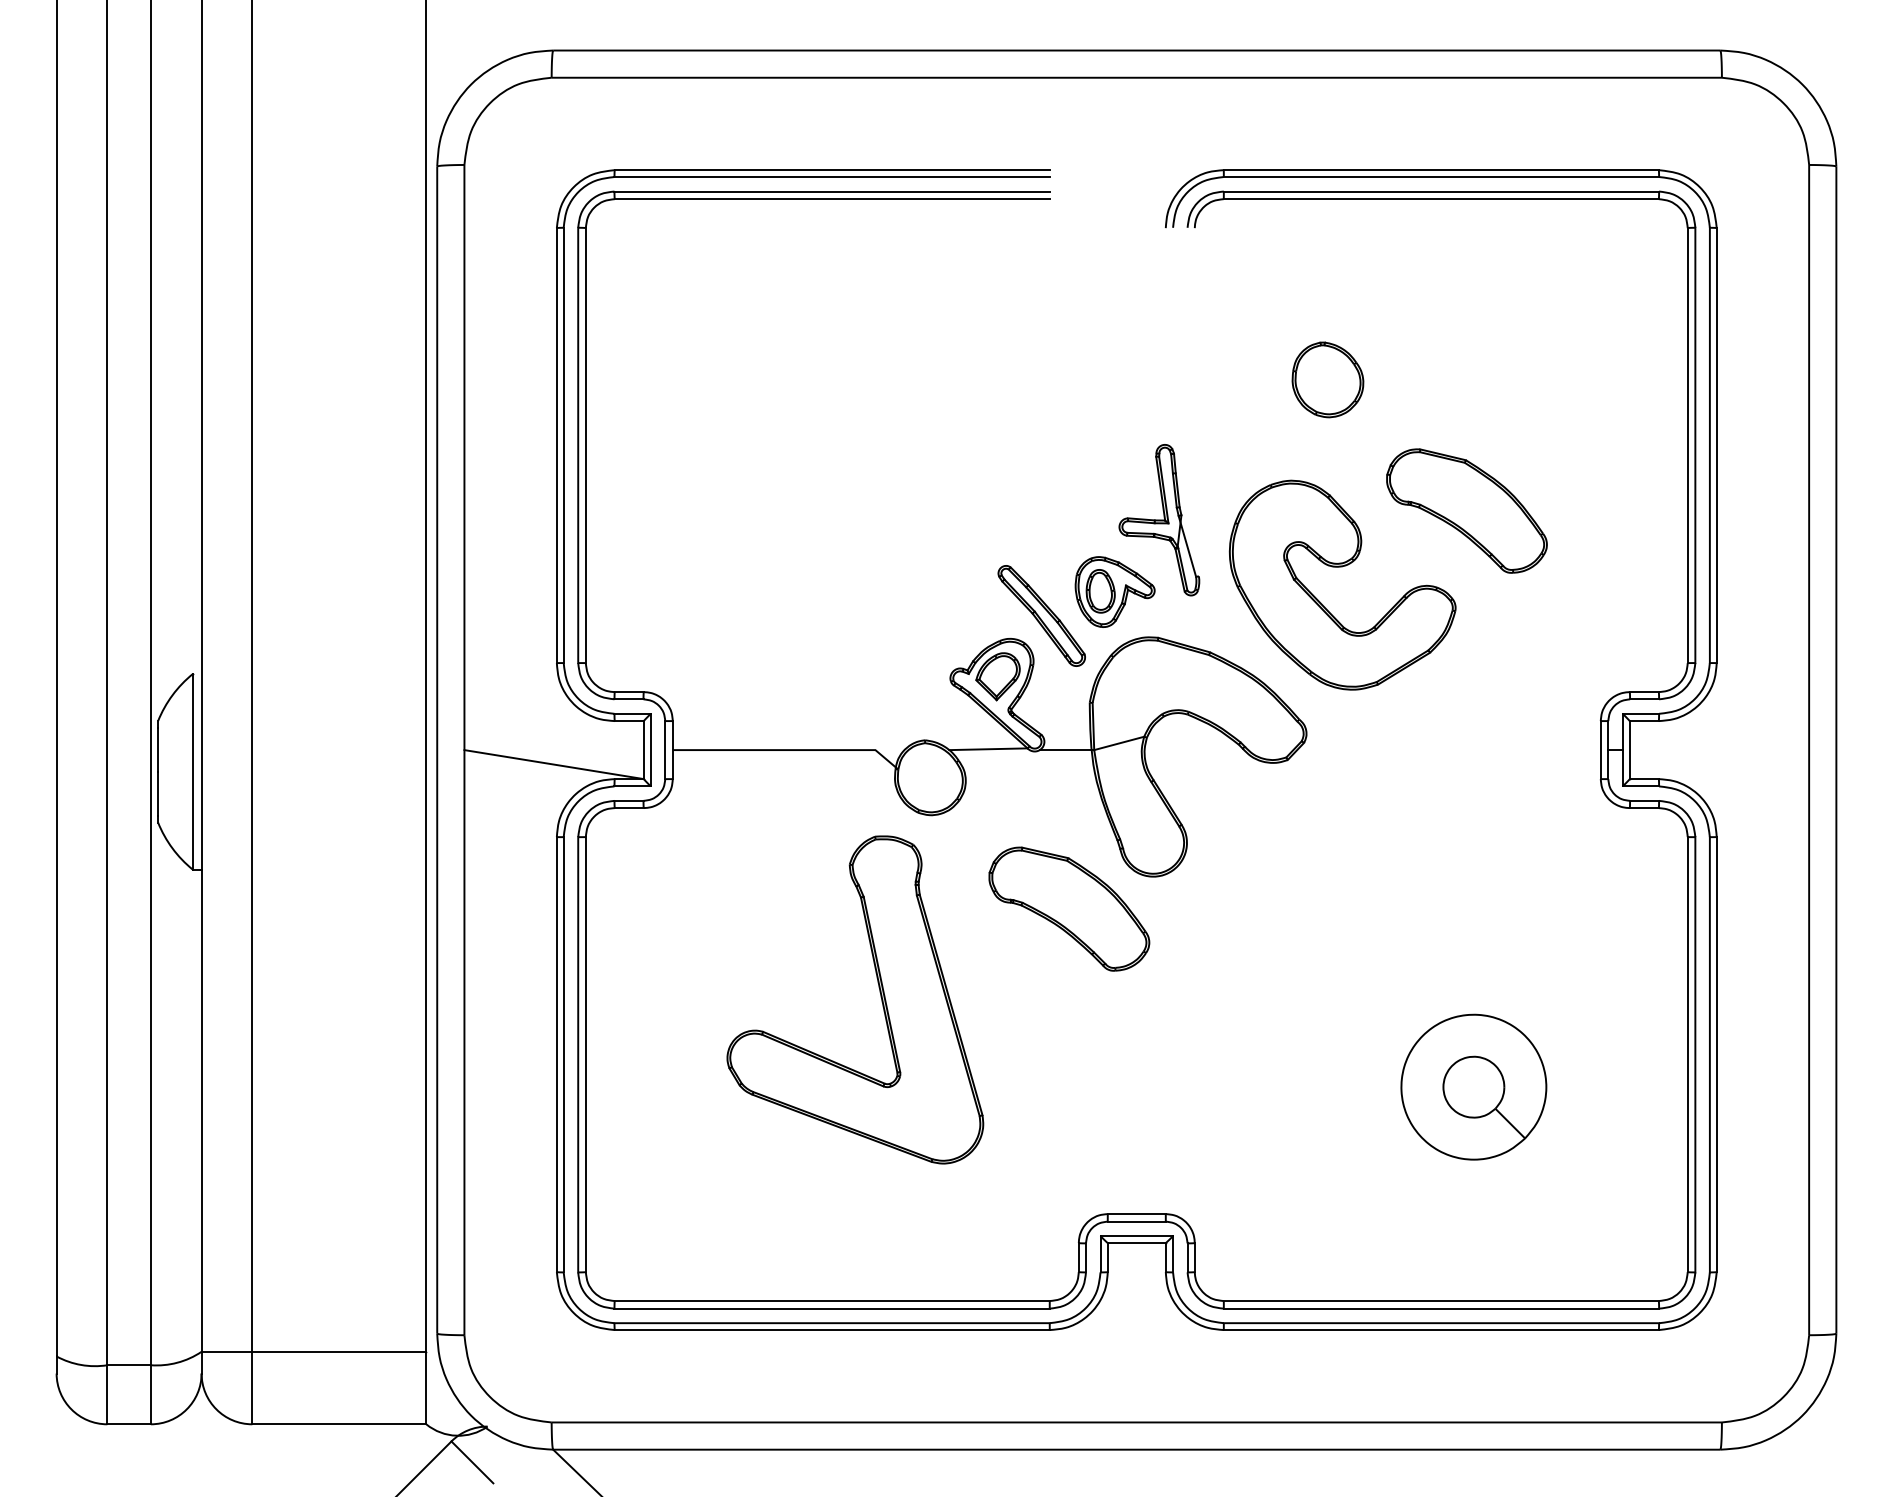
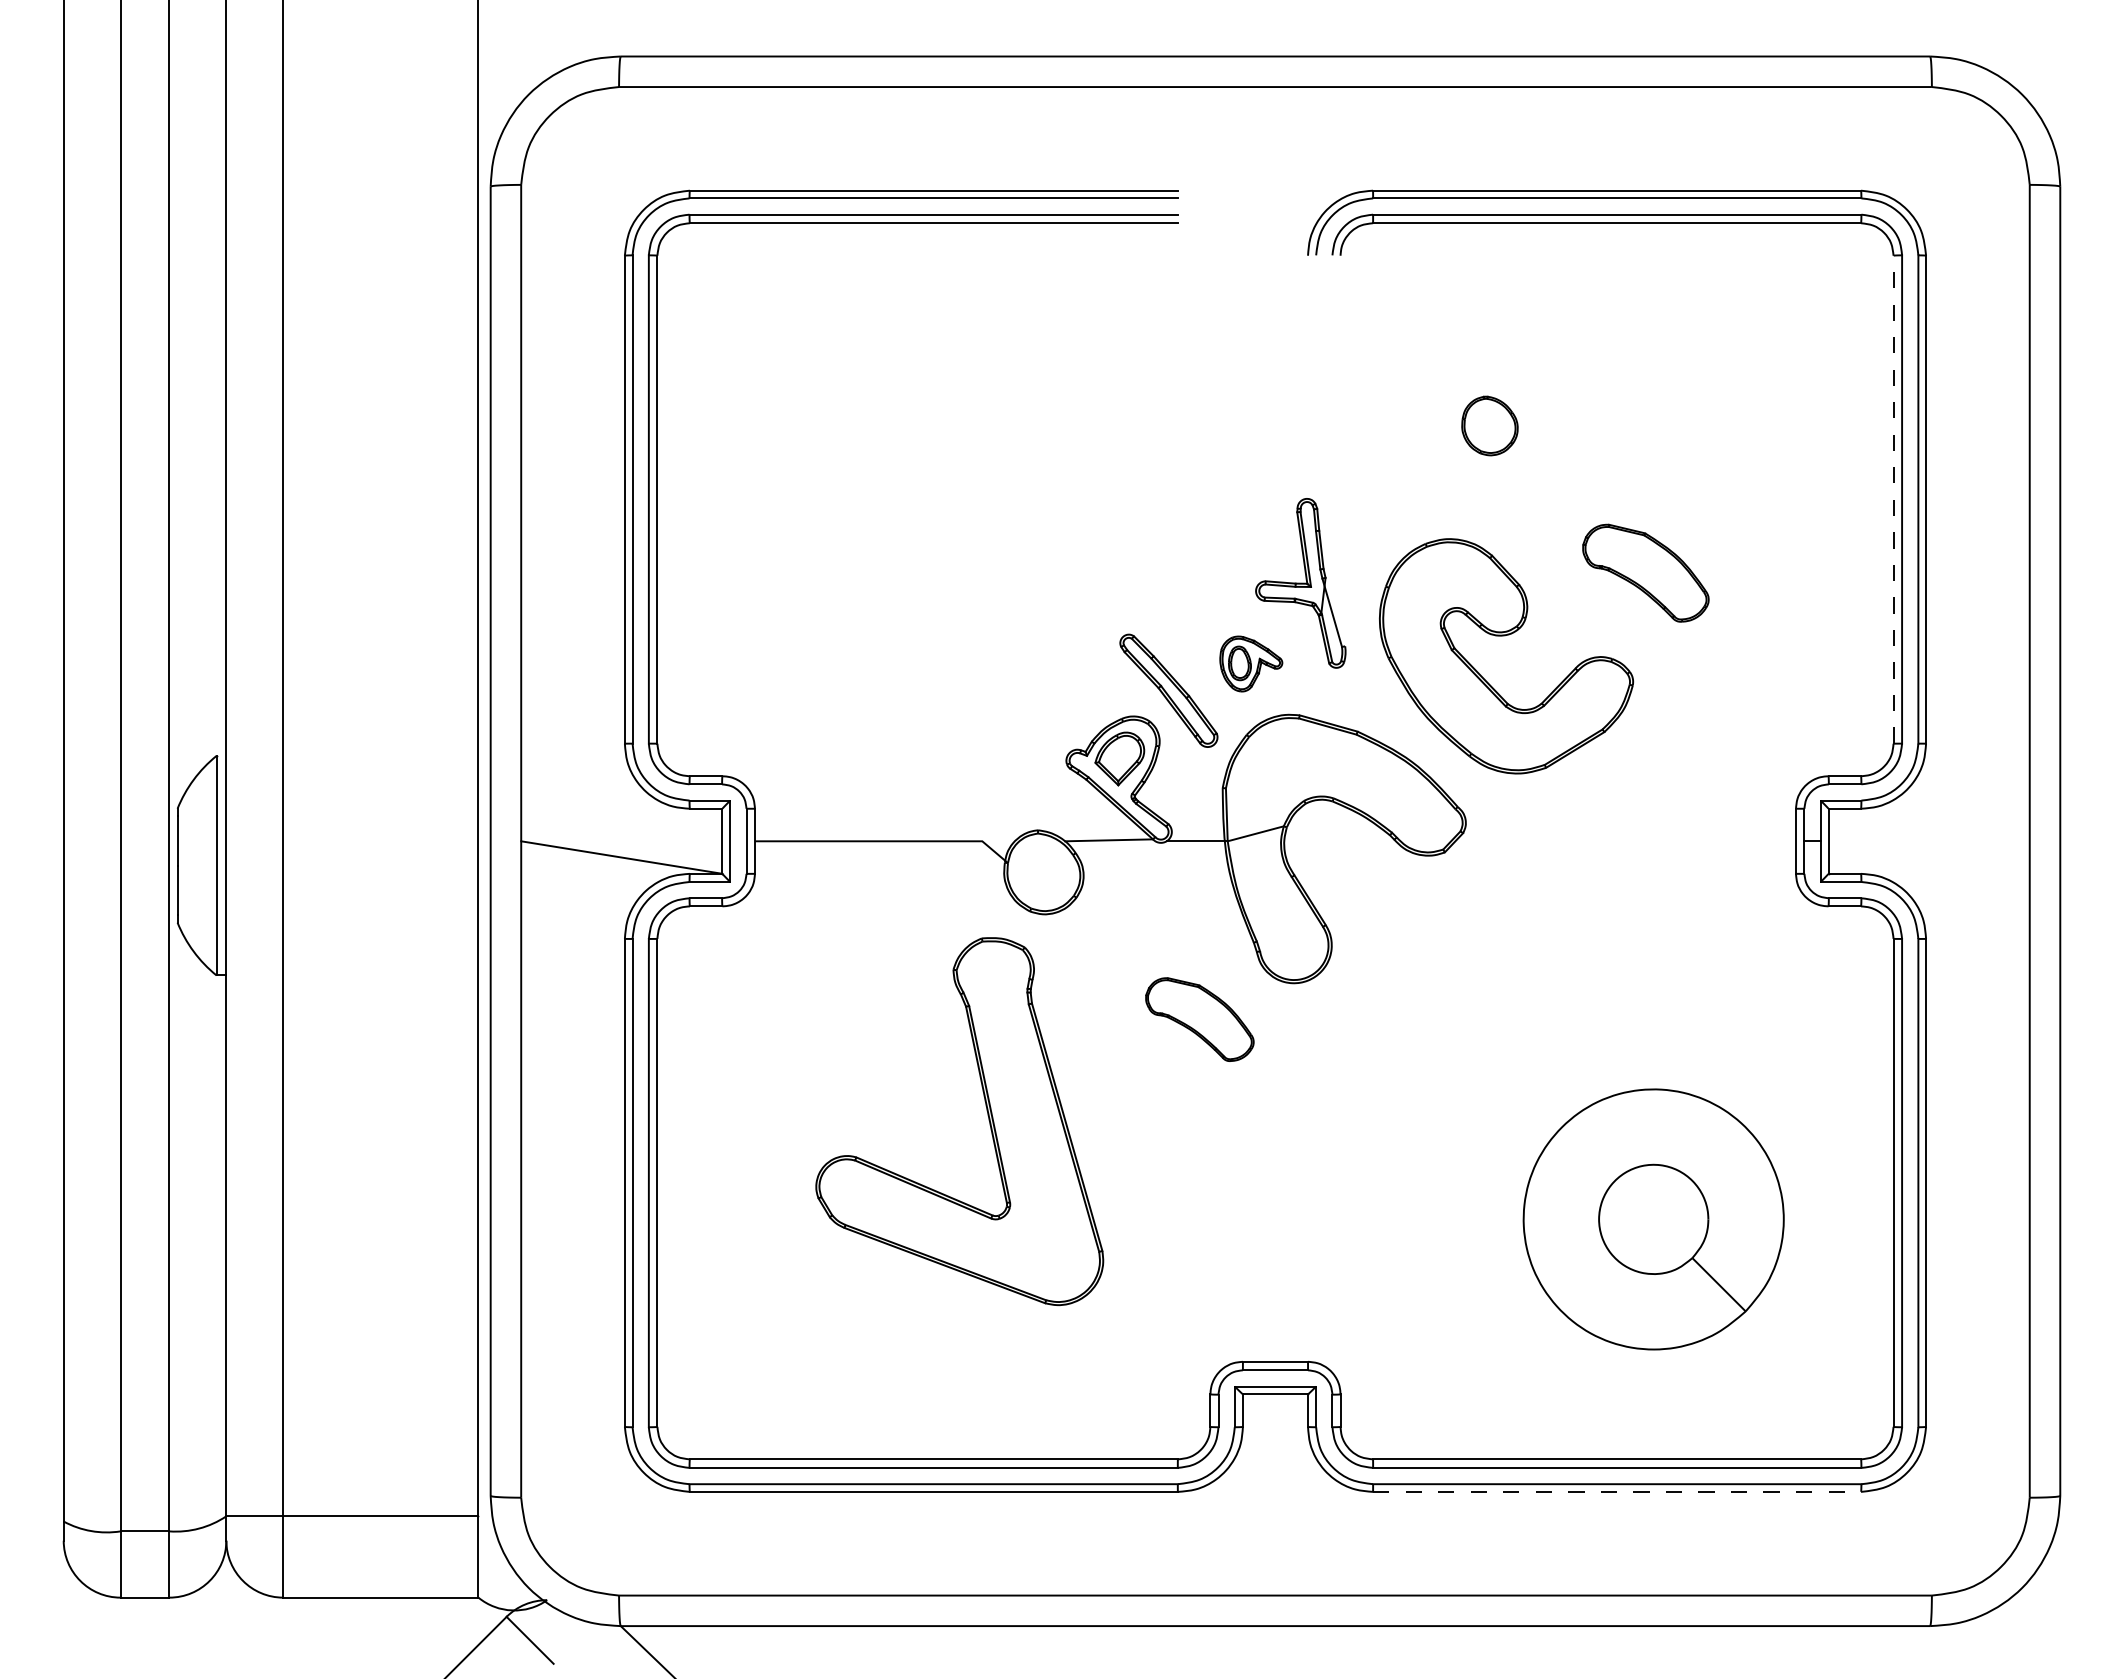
part: (1327, 379) -> (1489, 425), size x0.7
line: (1687, 445) -> (1893, 499), solid -> dashed
part: (1466, 511) -> (1645, 573), size x0.7
part: (1115, 591) -> (1251, 663), size x0.7
part: (1069, 908) -> (1199, 1019), size x0.6
part: (1473, 1087) -> (1653, 1219), size x1.6
line: (1441, 1329) -> (1617, 1491), solid -> dashed

